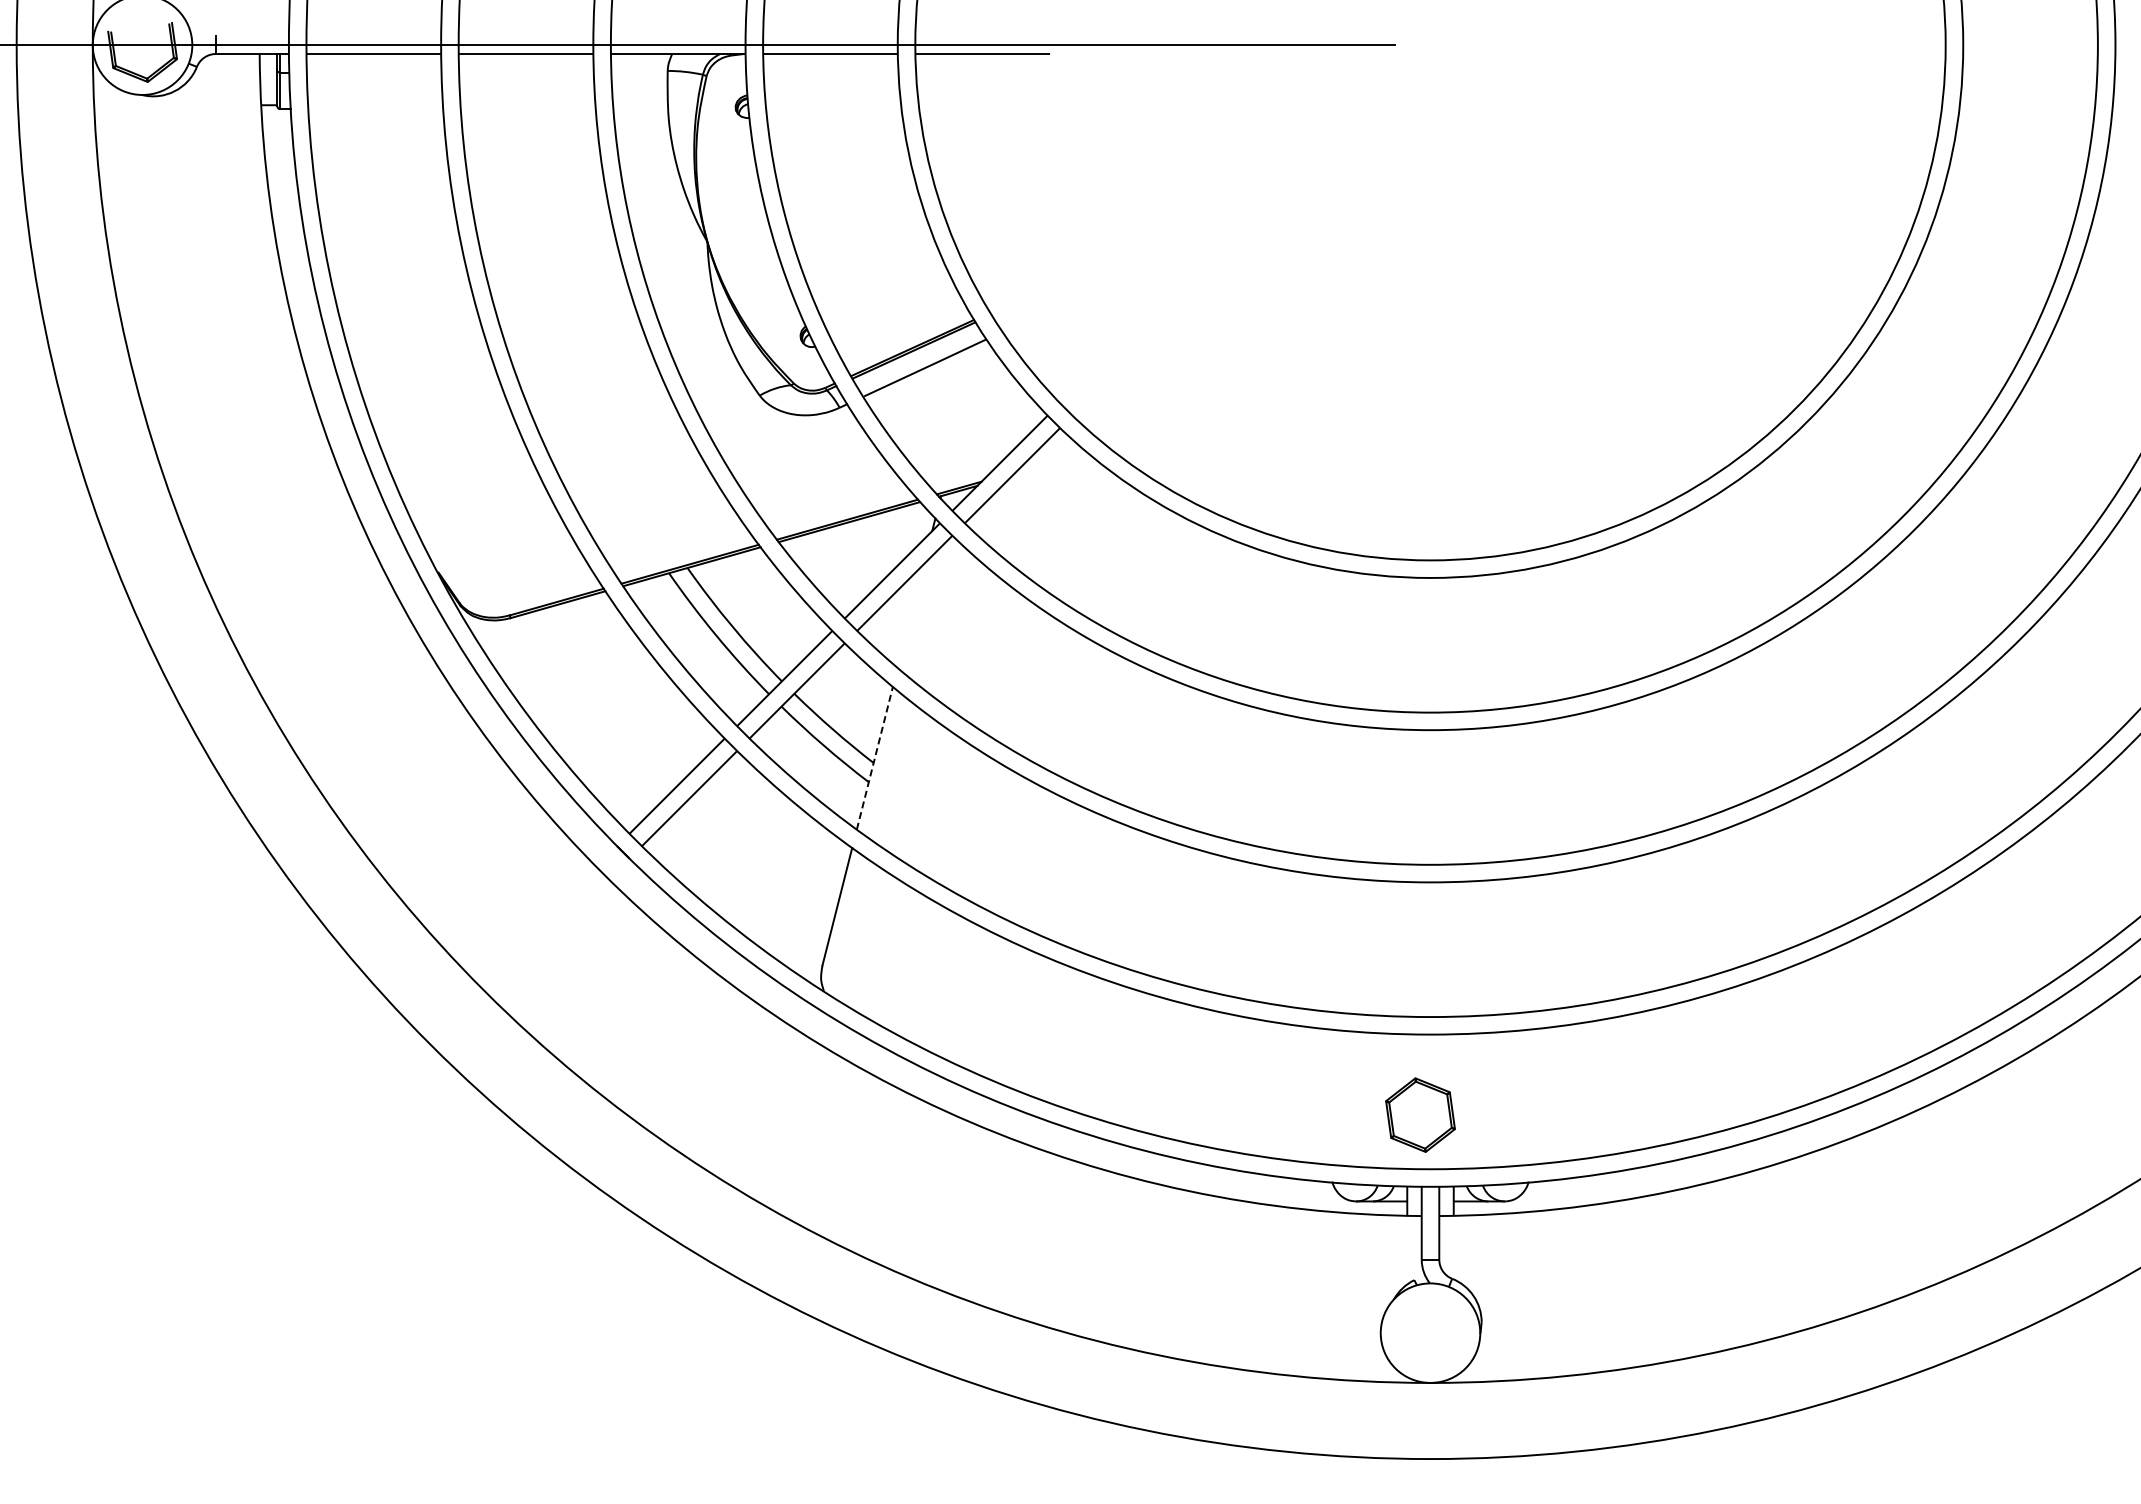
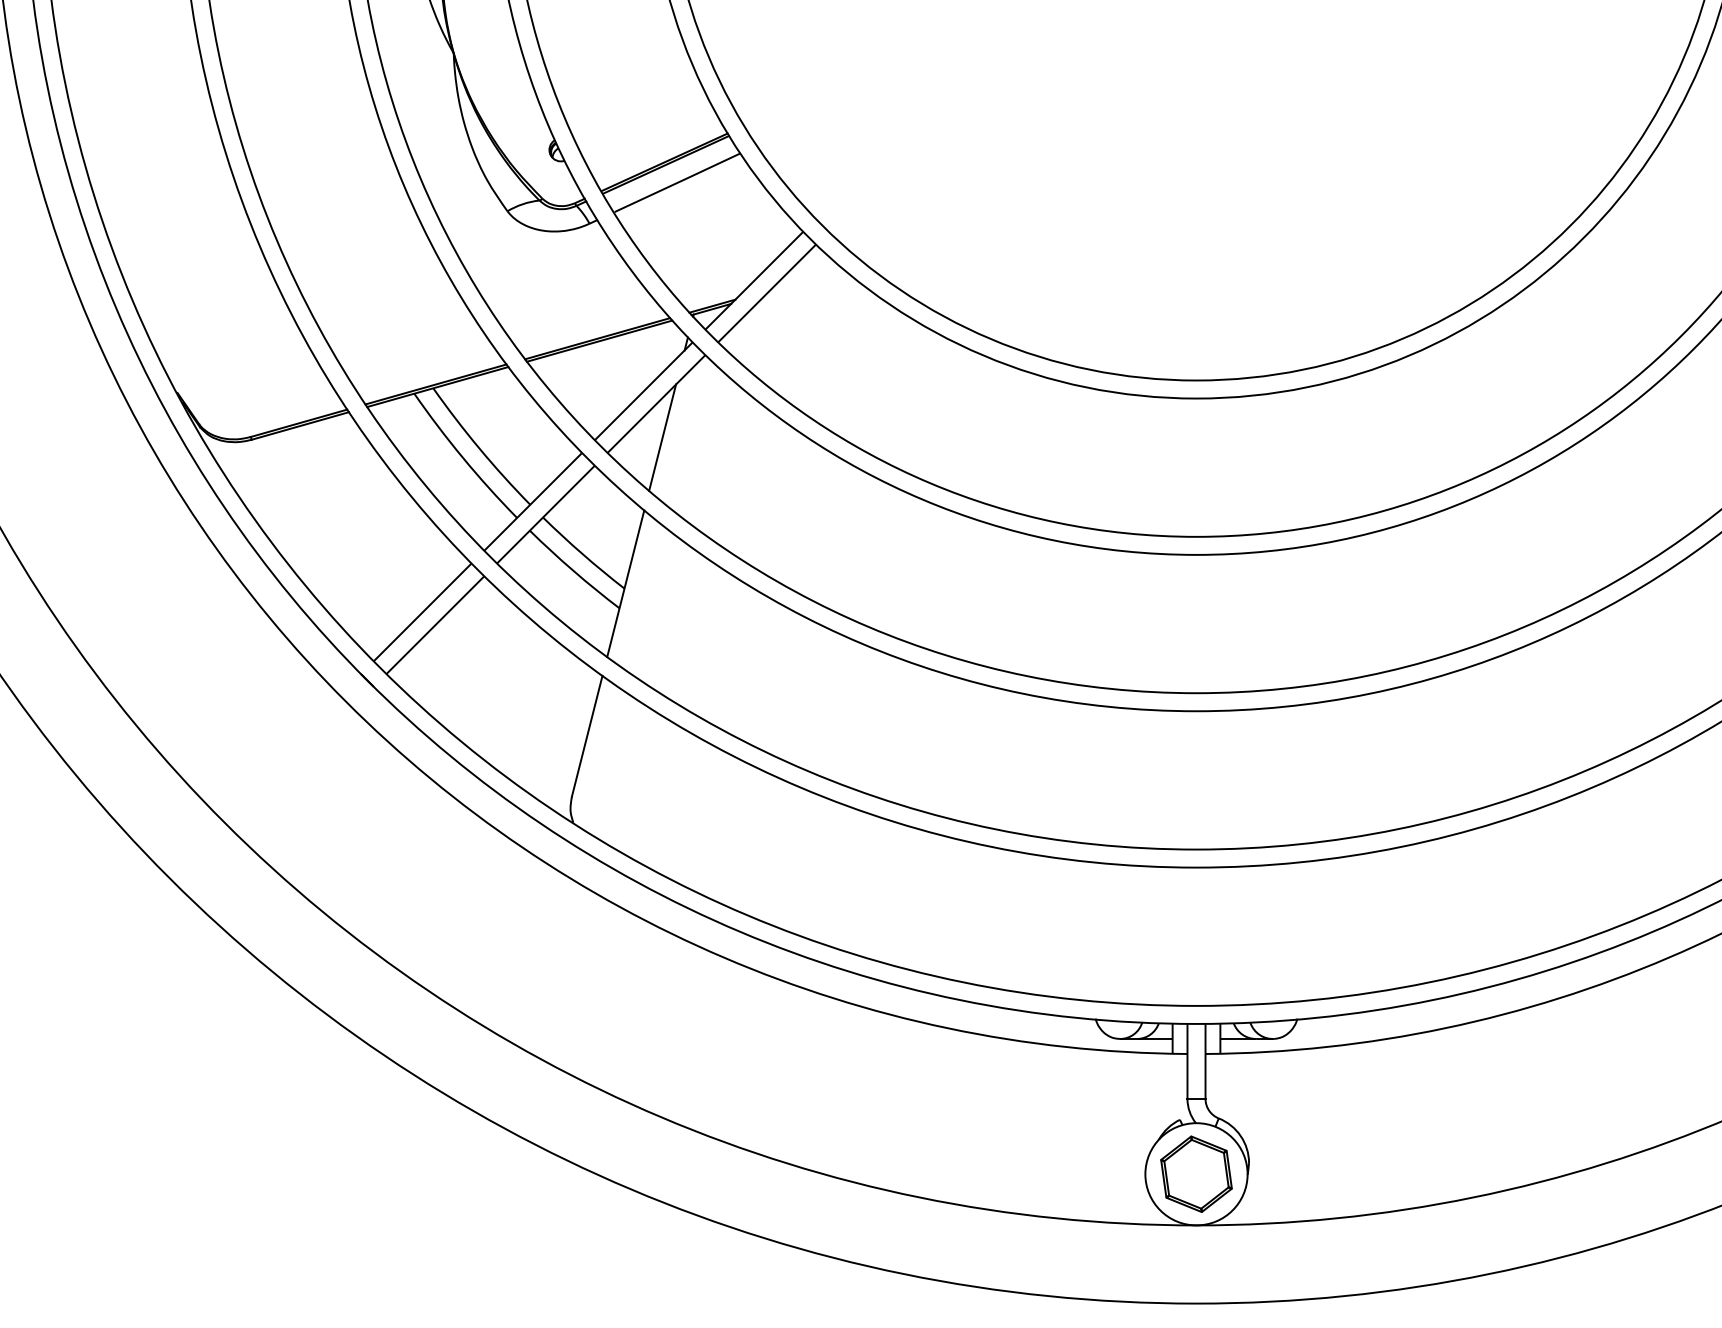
line: (910, 615) -> (662, 437), added
line: (874, 758) -> (625, 583), dashed -> solid
part: (1420, 1114) -> (1196, 1173), moved

